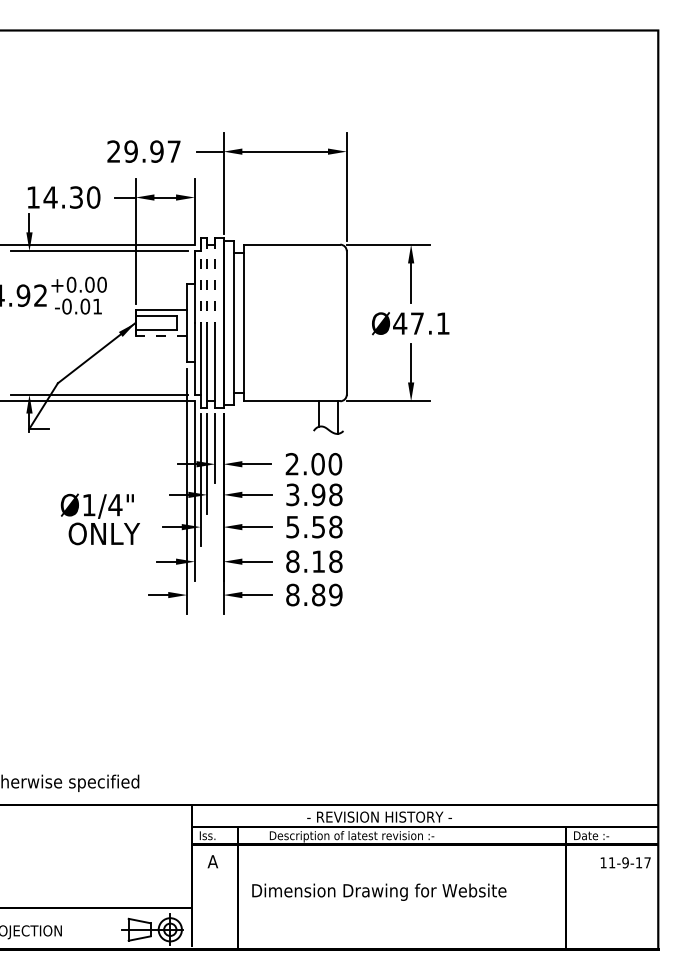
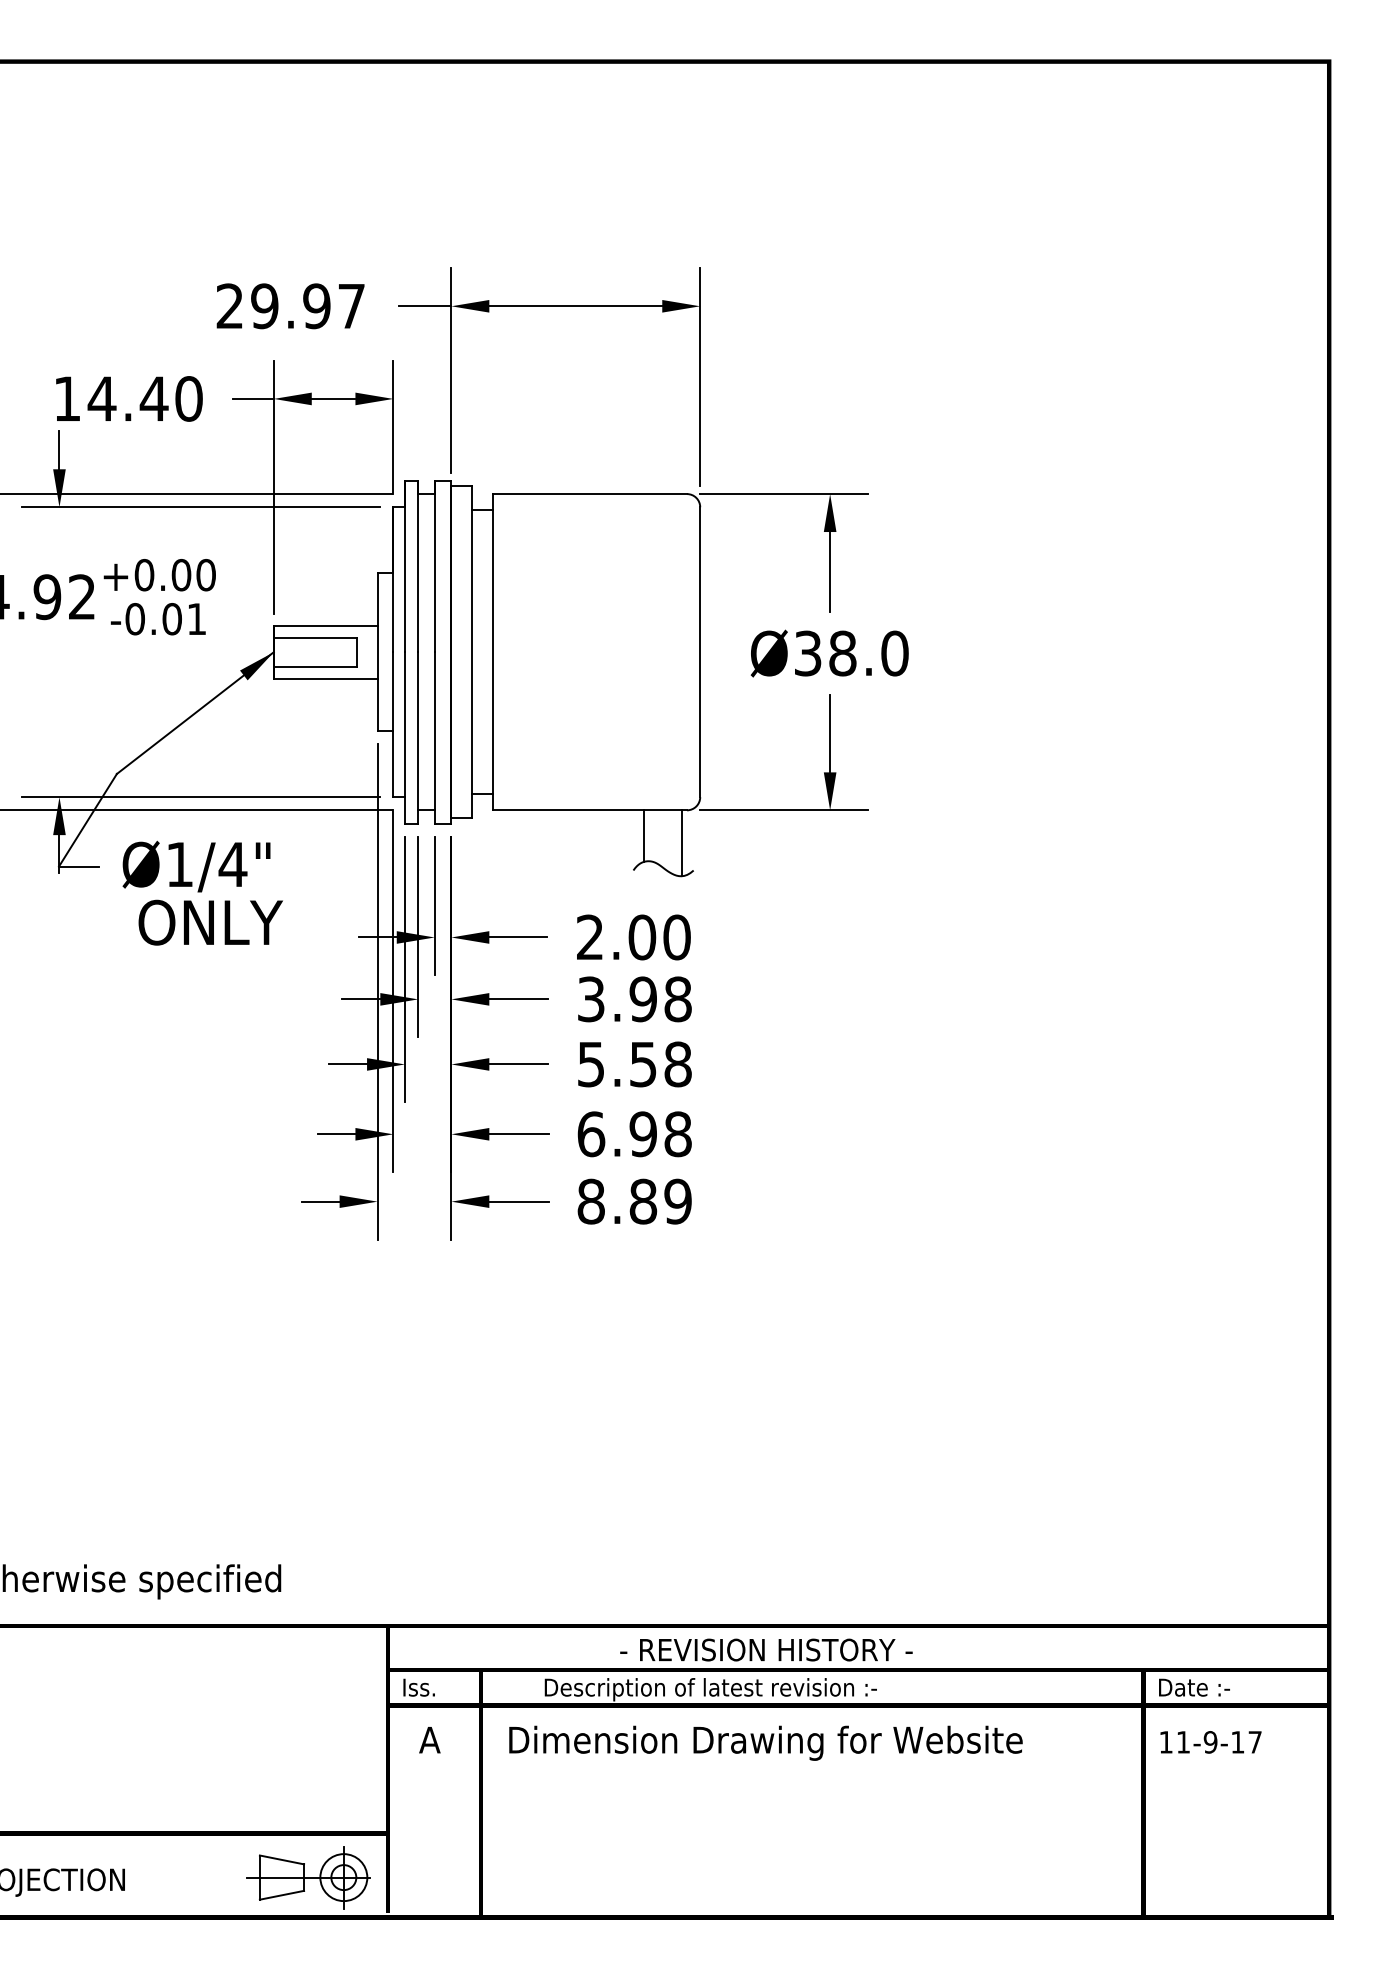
text: (76, 197) -> (154, 398), 14.30 -> 14.40
line: (200, 281) -> (404, 568), dashed -> solid
line: (207, 281) -> (418, 568), dashed -> solid
line: (215, 281) -> (435, 568), dashed -> solid
text: (421, 323) -> (851, 653), Ø47.1 -> Ø38.0
line: (161, 336) -> (326, 679), dashed -> solid
text: (99, 519) -> (200, 893), moved
text: (305, 561) -> (616, 1133), 8.18 -> 6.98
text: (625, 862) -> (1210, 1741), moved
text: (379, 891) -> (766, 1741), moved

